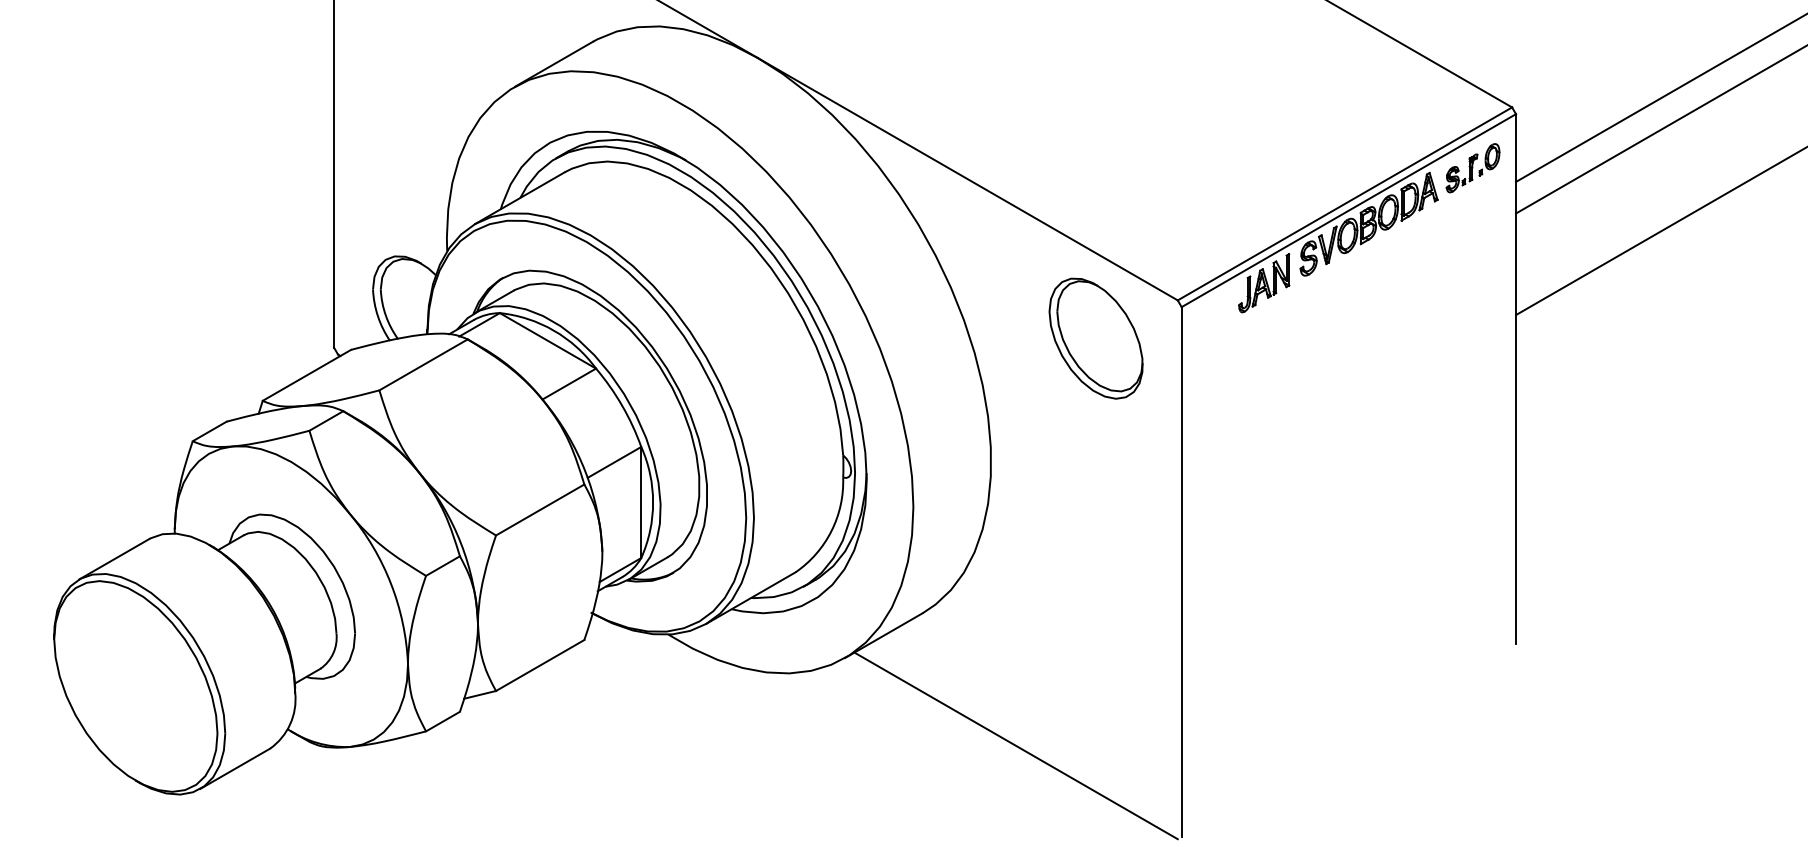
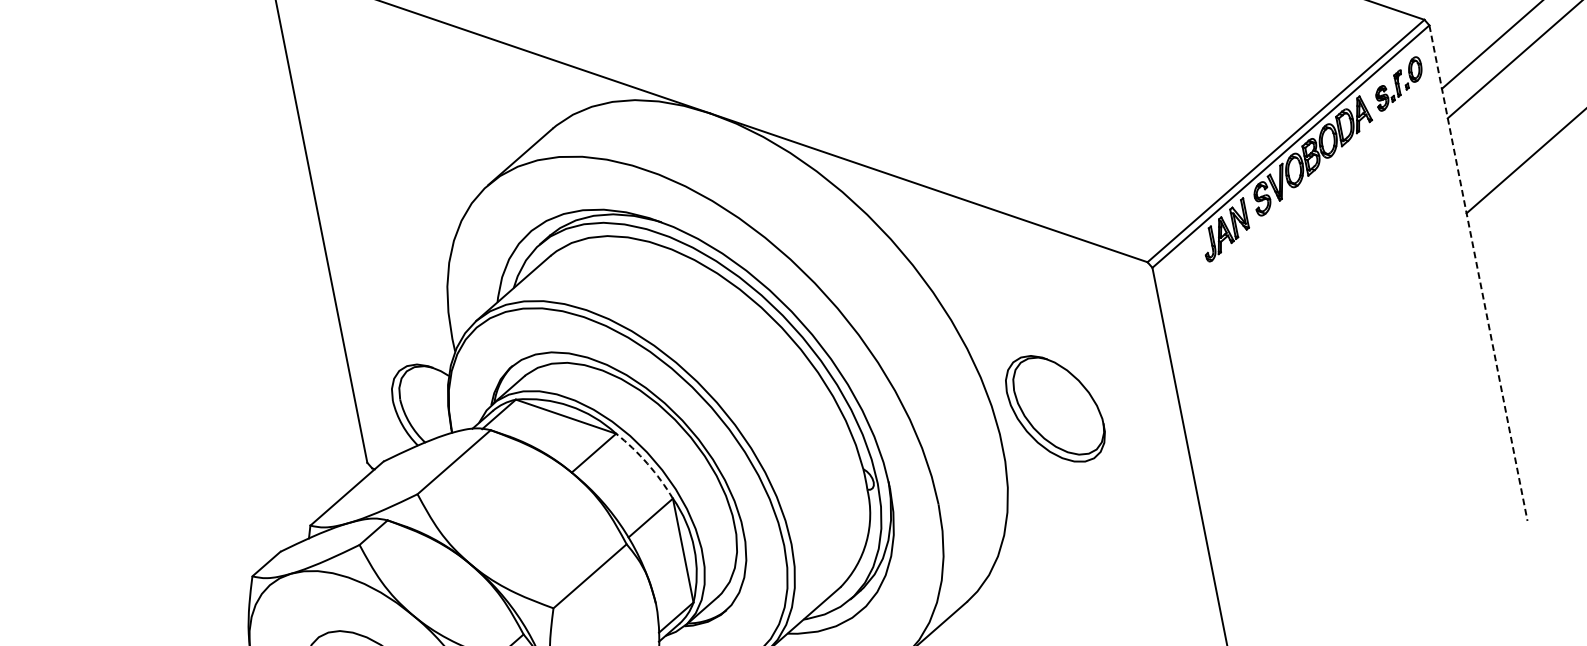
part: (1095, 338) -> (1054, 408), moved
line: (1516, 379) -> (1479, 273), solid -> dashed
arc: (622, 405) -> (647, 463), solid -> dashed

